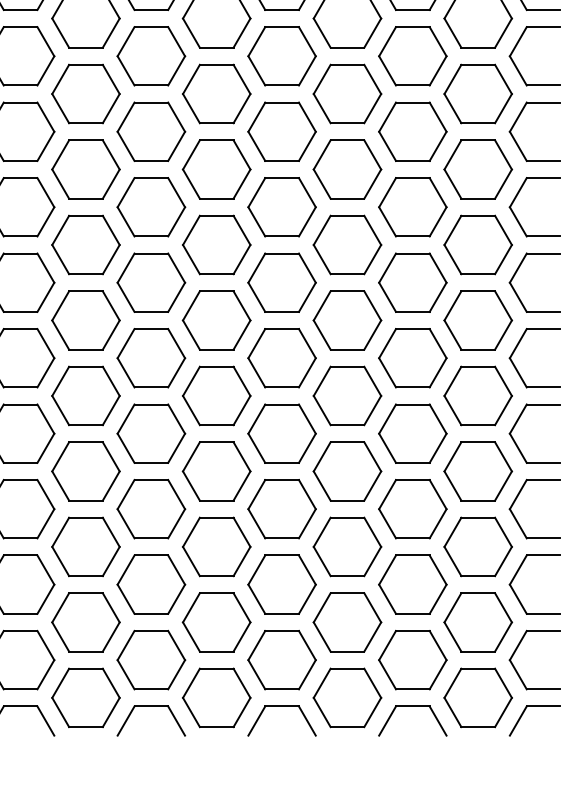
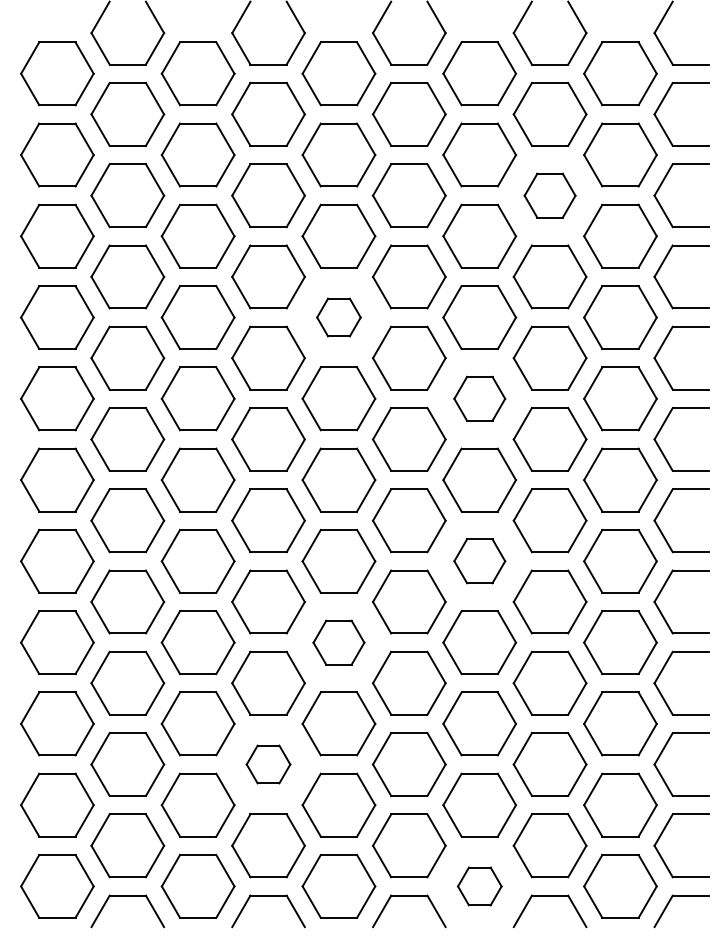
part: (412, 56) -> (549, 195), size x0.7
part: (216, 169) -> (338, 317), size x0.6
part: (347, 244) -> (479, 398), size x0.7
part: (347, 395) -> (479, 560), size x0.7
part: (216, 471) -> (338, 642), size x0.7
part: (151, 584) -> (268, 764), size x0.6
part: (347, 697) -> (479, 886), size x0.6

